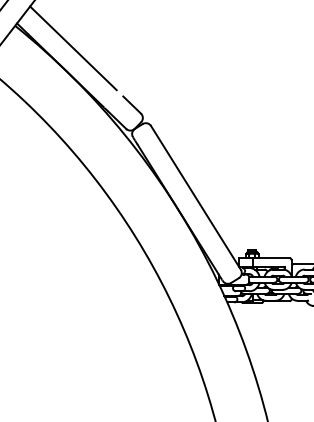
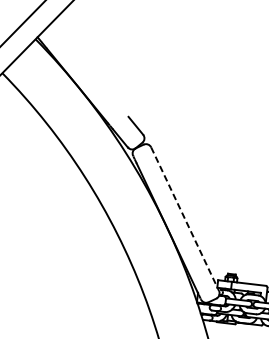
line: (73, 48) -> (87, 66), removed
line: (195, 197) -> (184, 218), solid -> dashed

